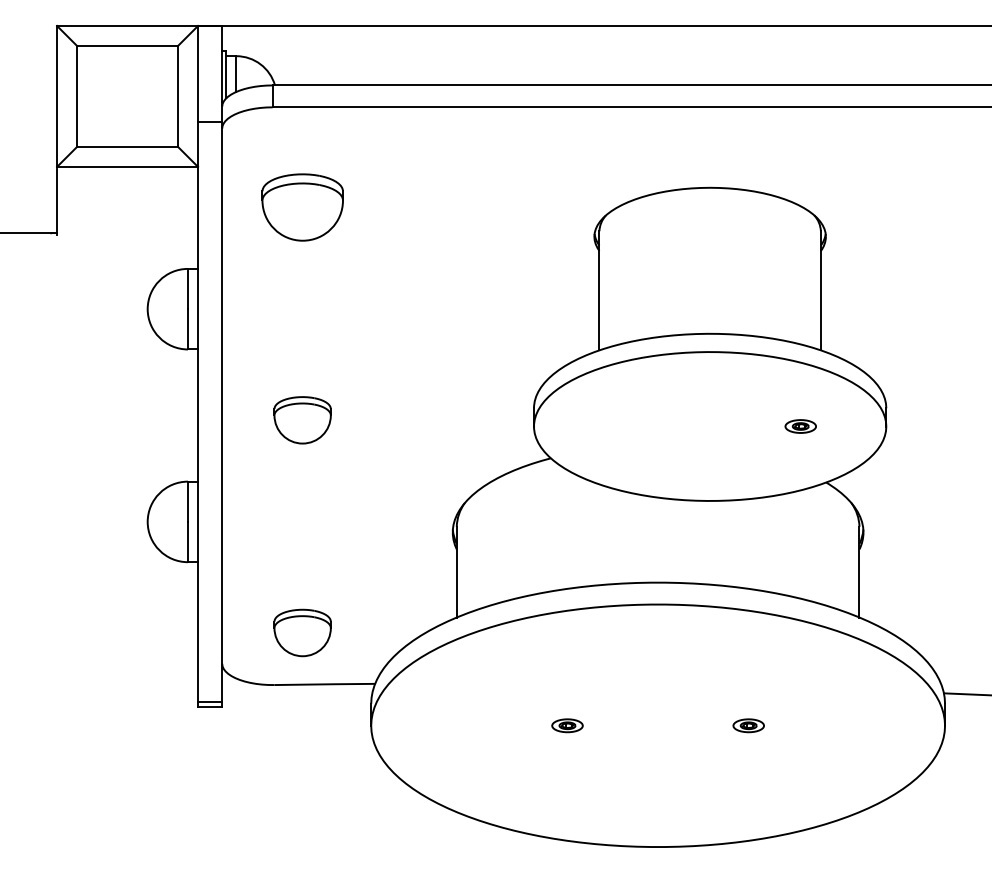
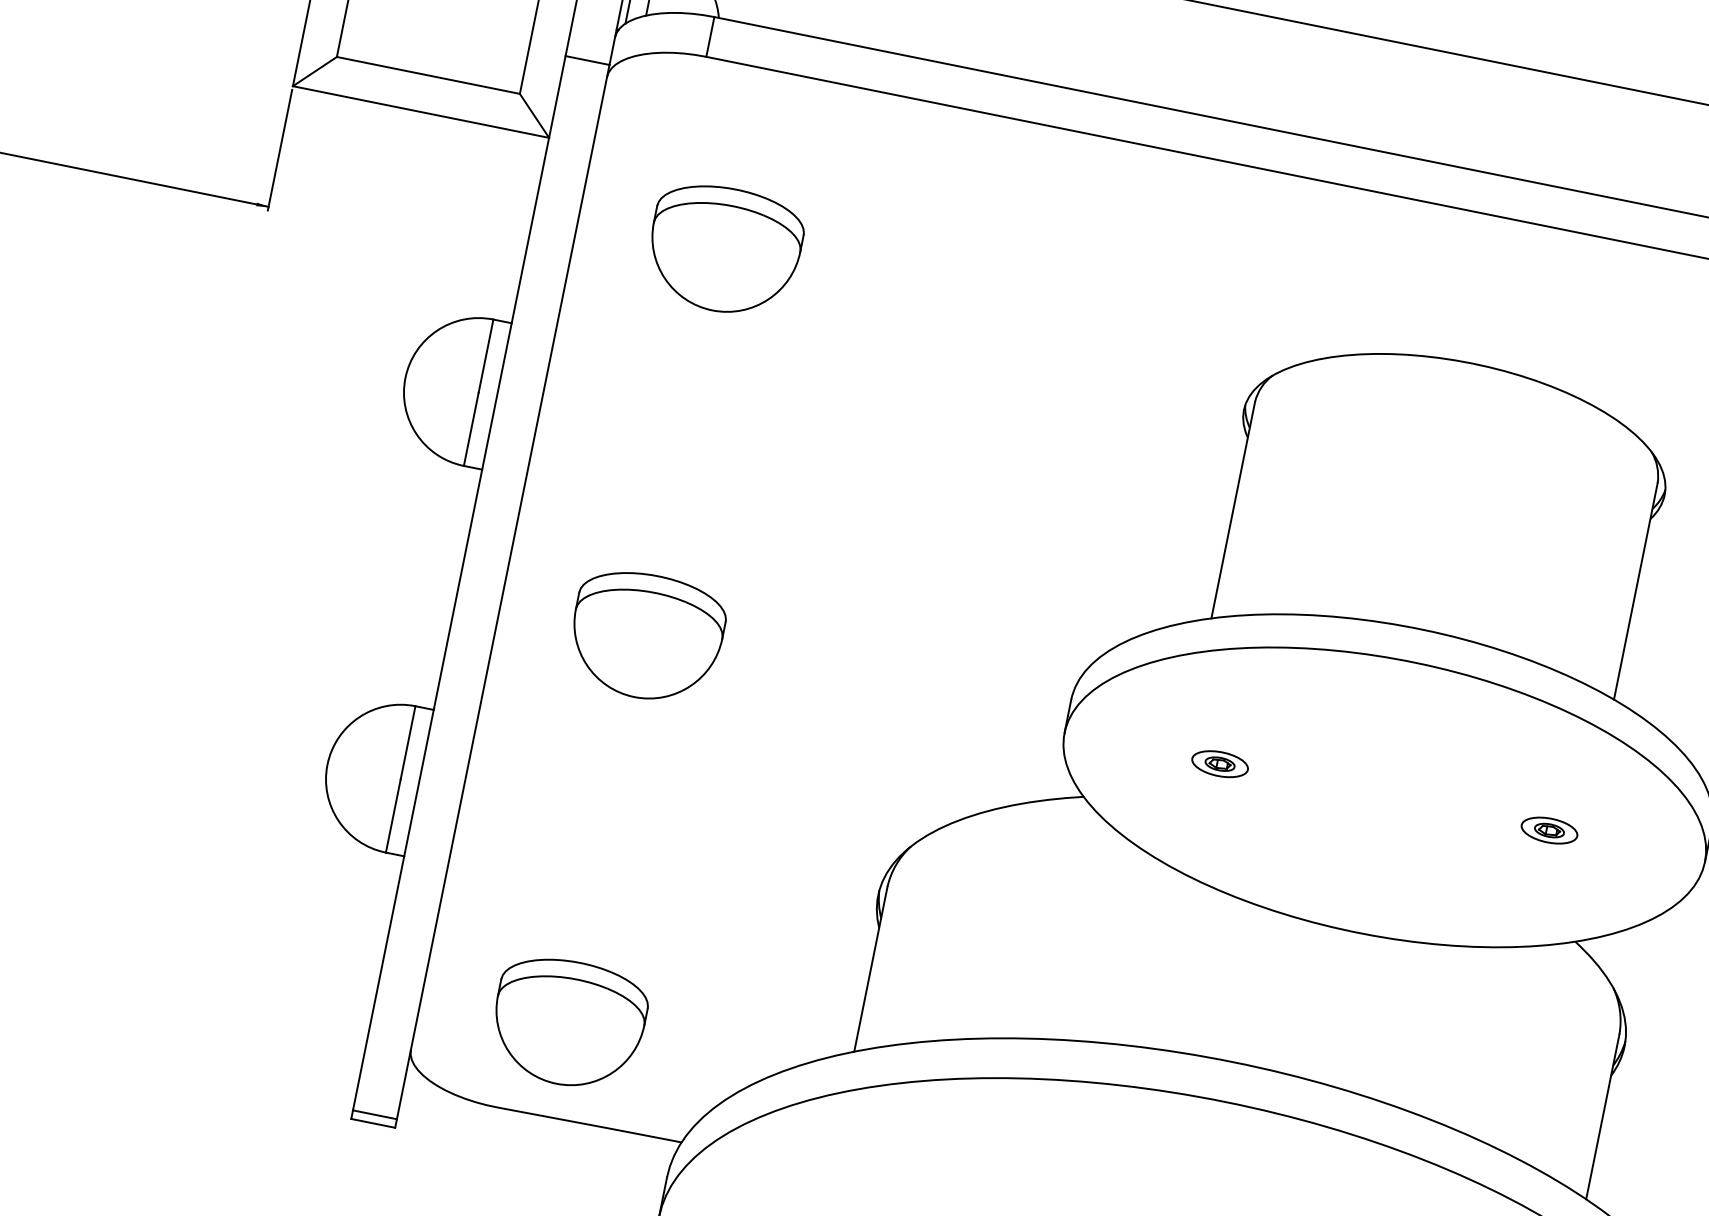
part: (302, 420) -> (646, 637), size x1.43
part: (619, 426) -> (1220, 764), added
part: (302, 632) -> (568, 1022), size x1.43

